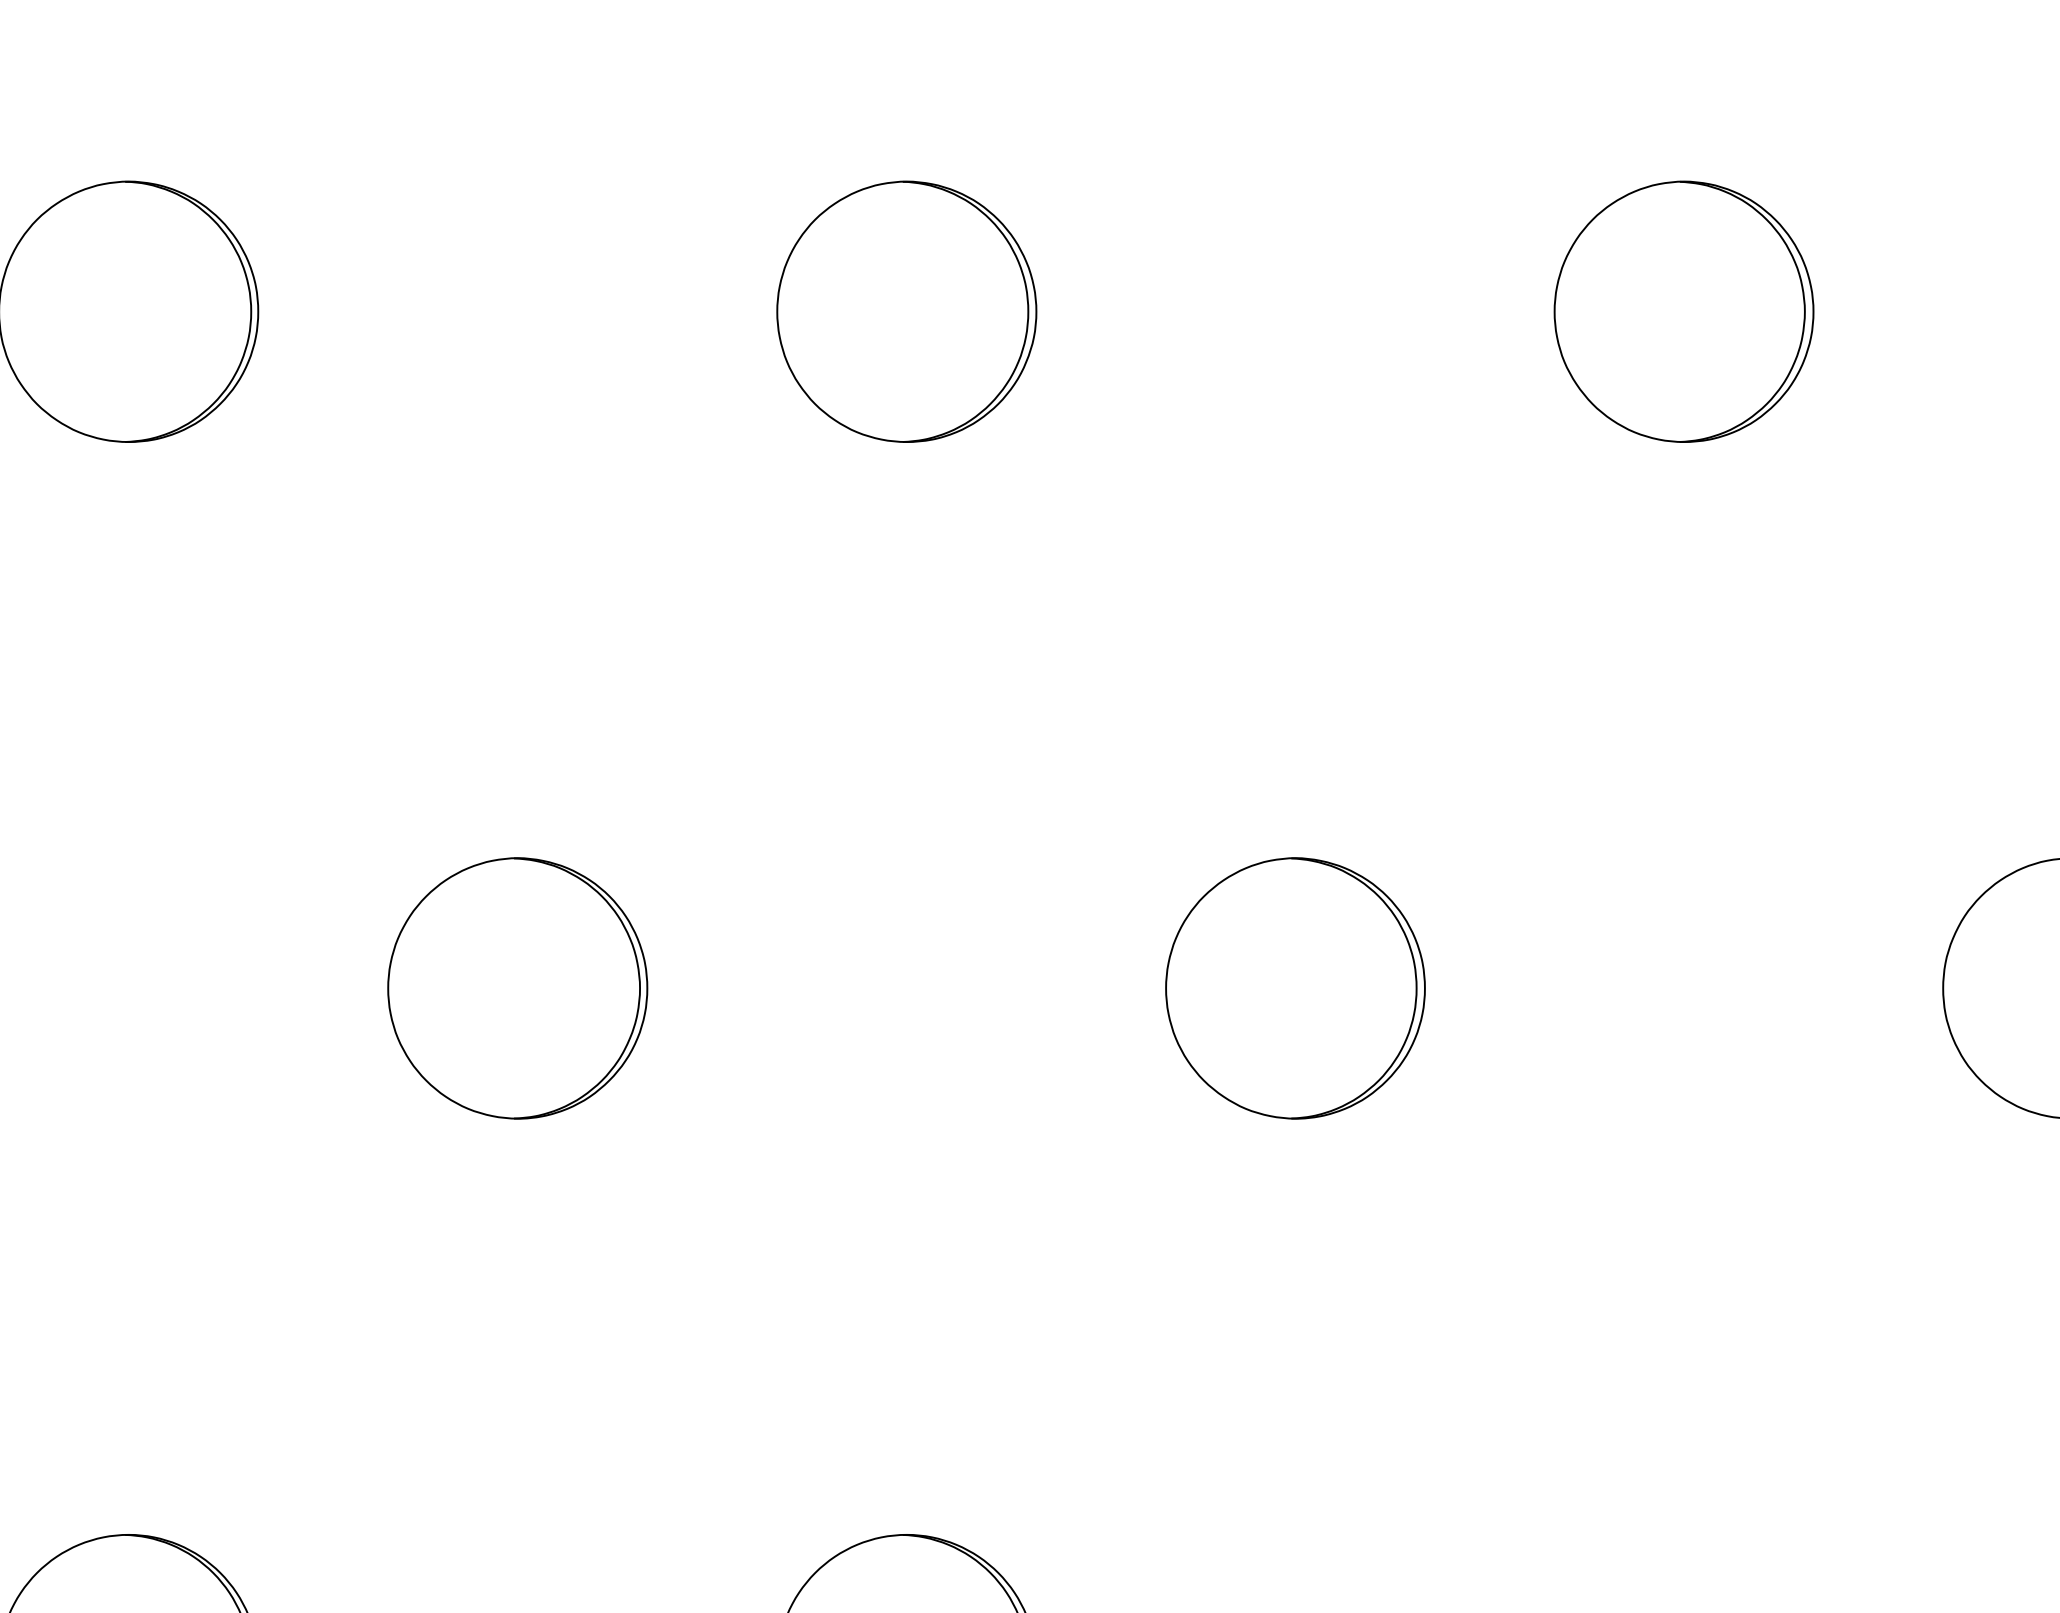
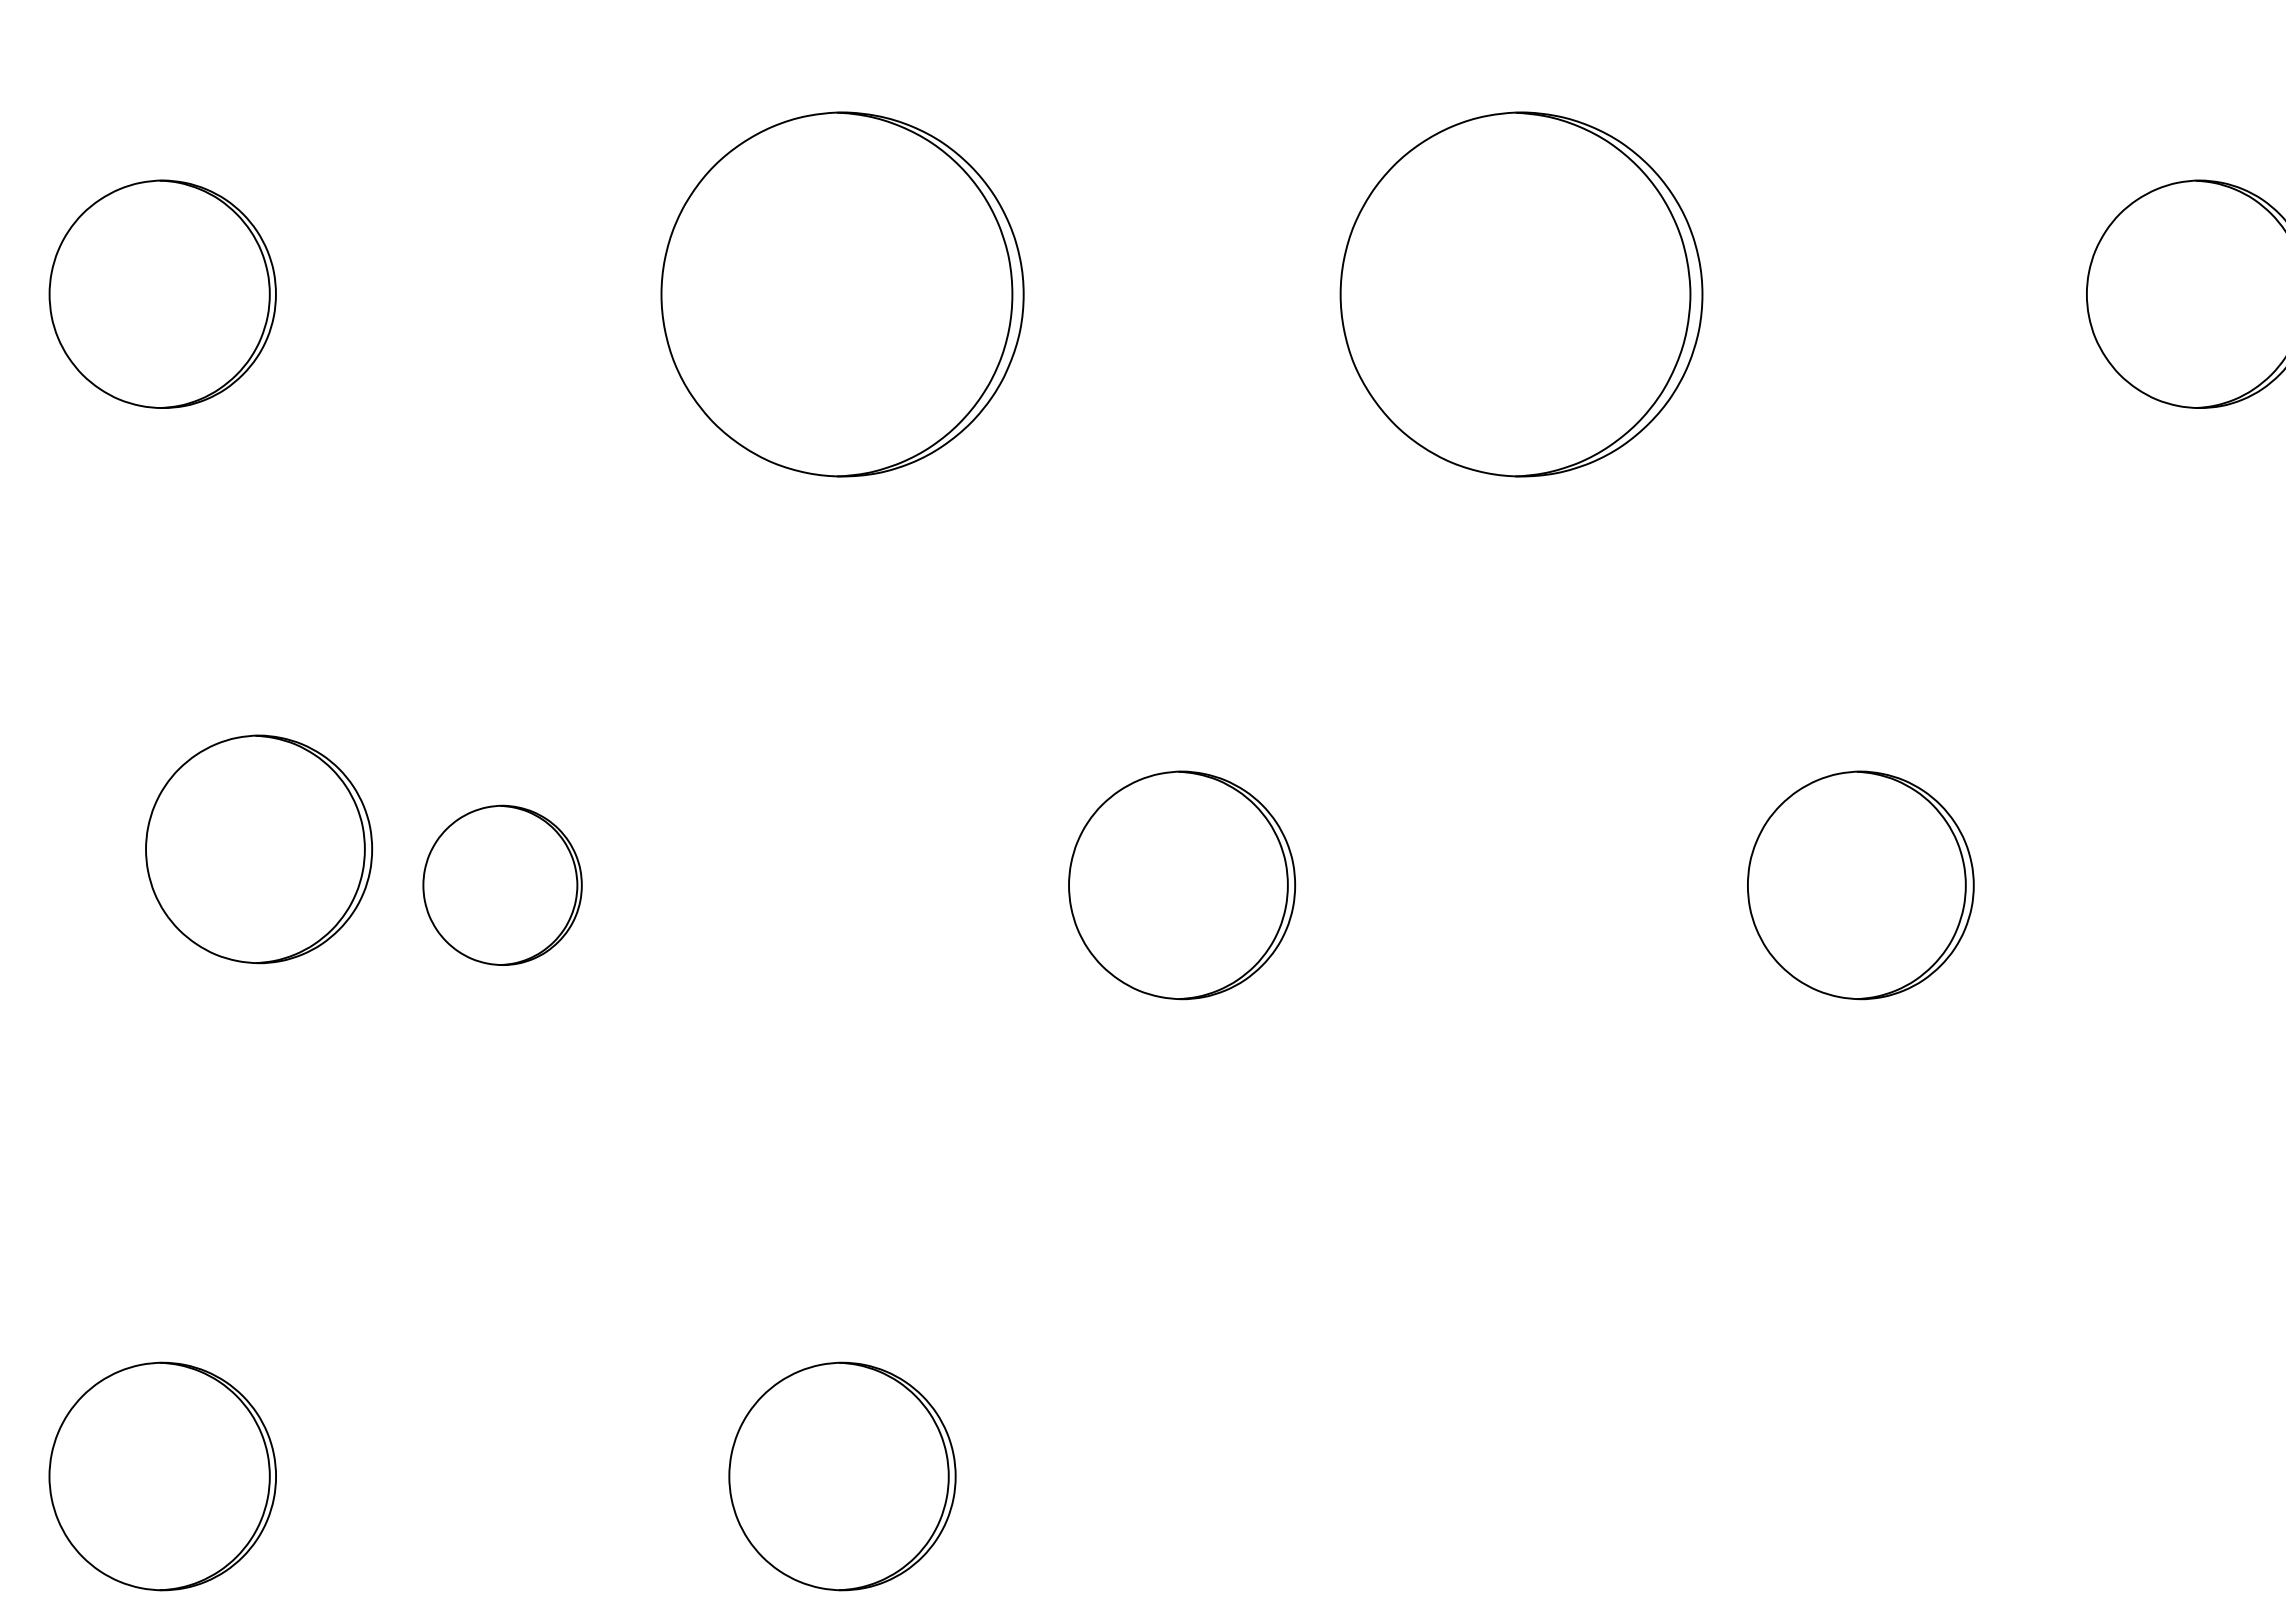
part: (906, 310) -> (842, 293), size x1.6
part: (1684, 310) -> (1521, 293), size x1.6
part: (239, 947) -> (259, 849), added
part: (517, 988) -> (502, 885), size x0.7

